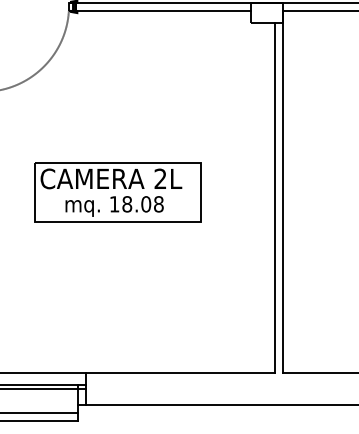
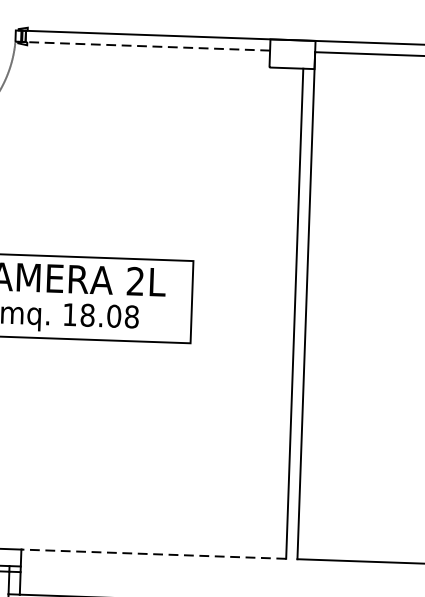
line: (162, 10) -> (146, 45), solid -> dashed
line: (180, 373) -> (153, 554), solid -> dashed

